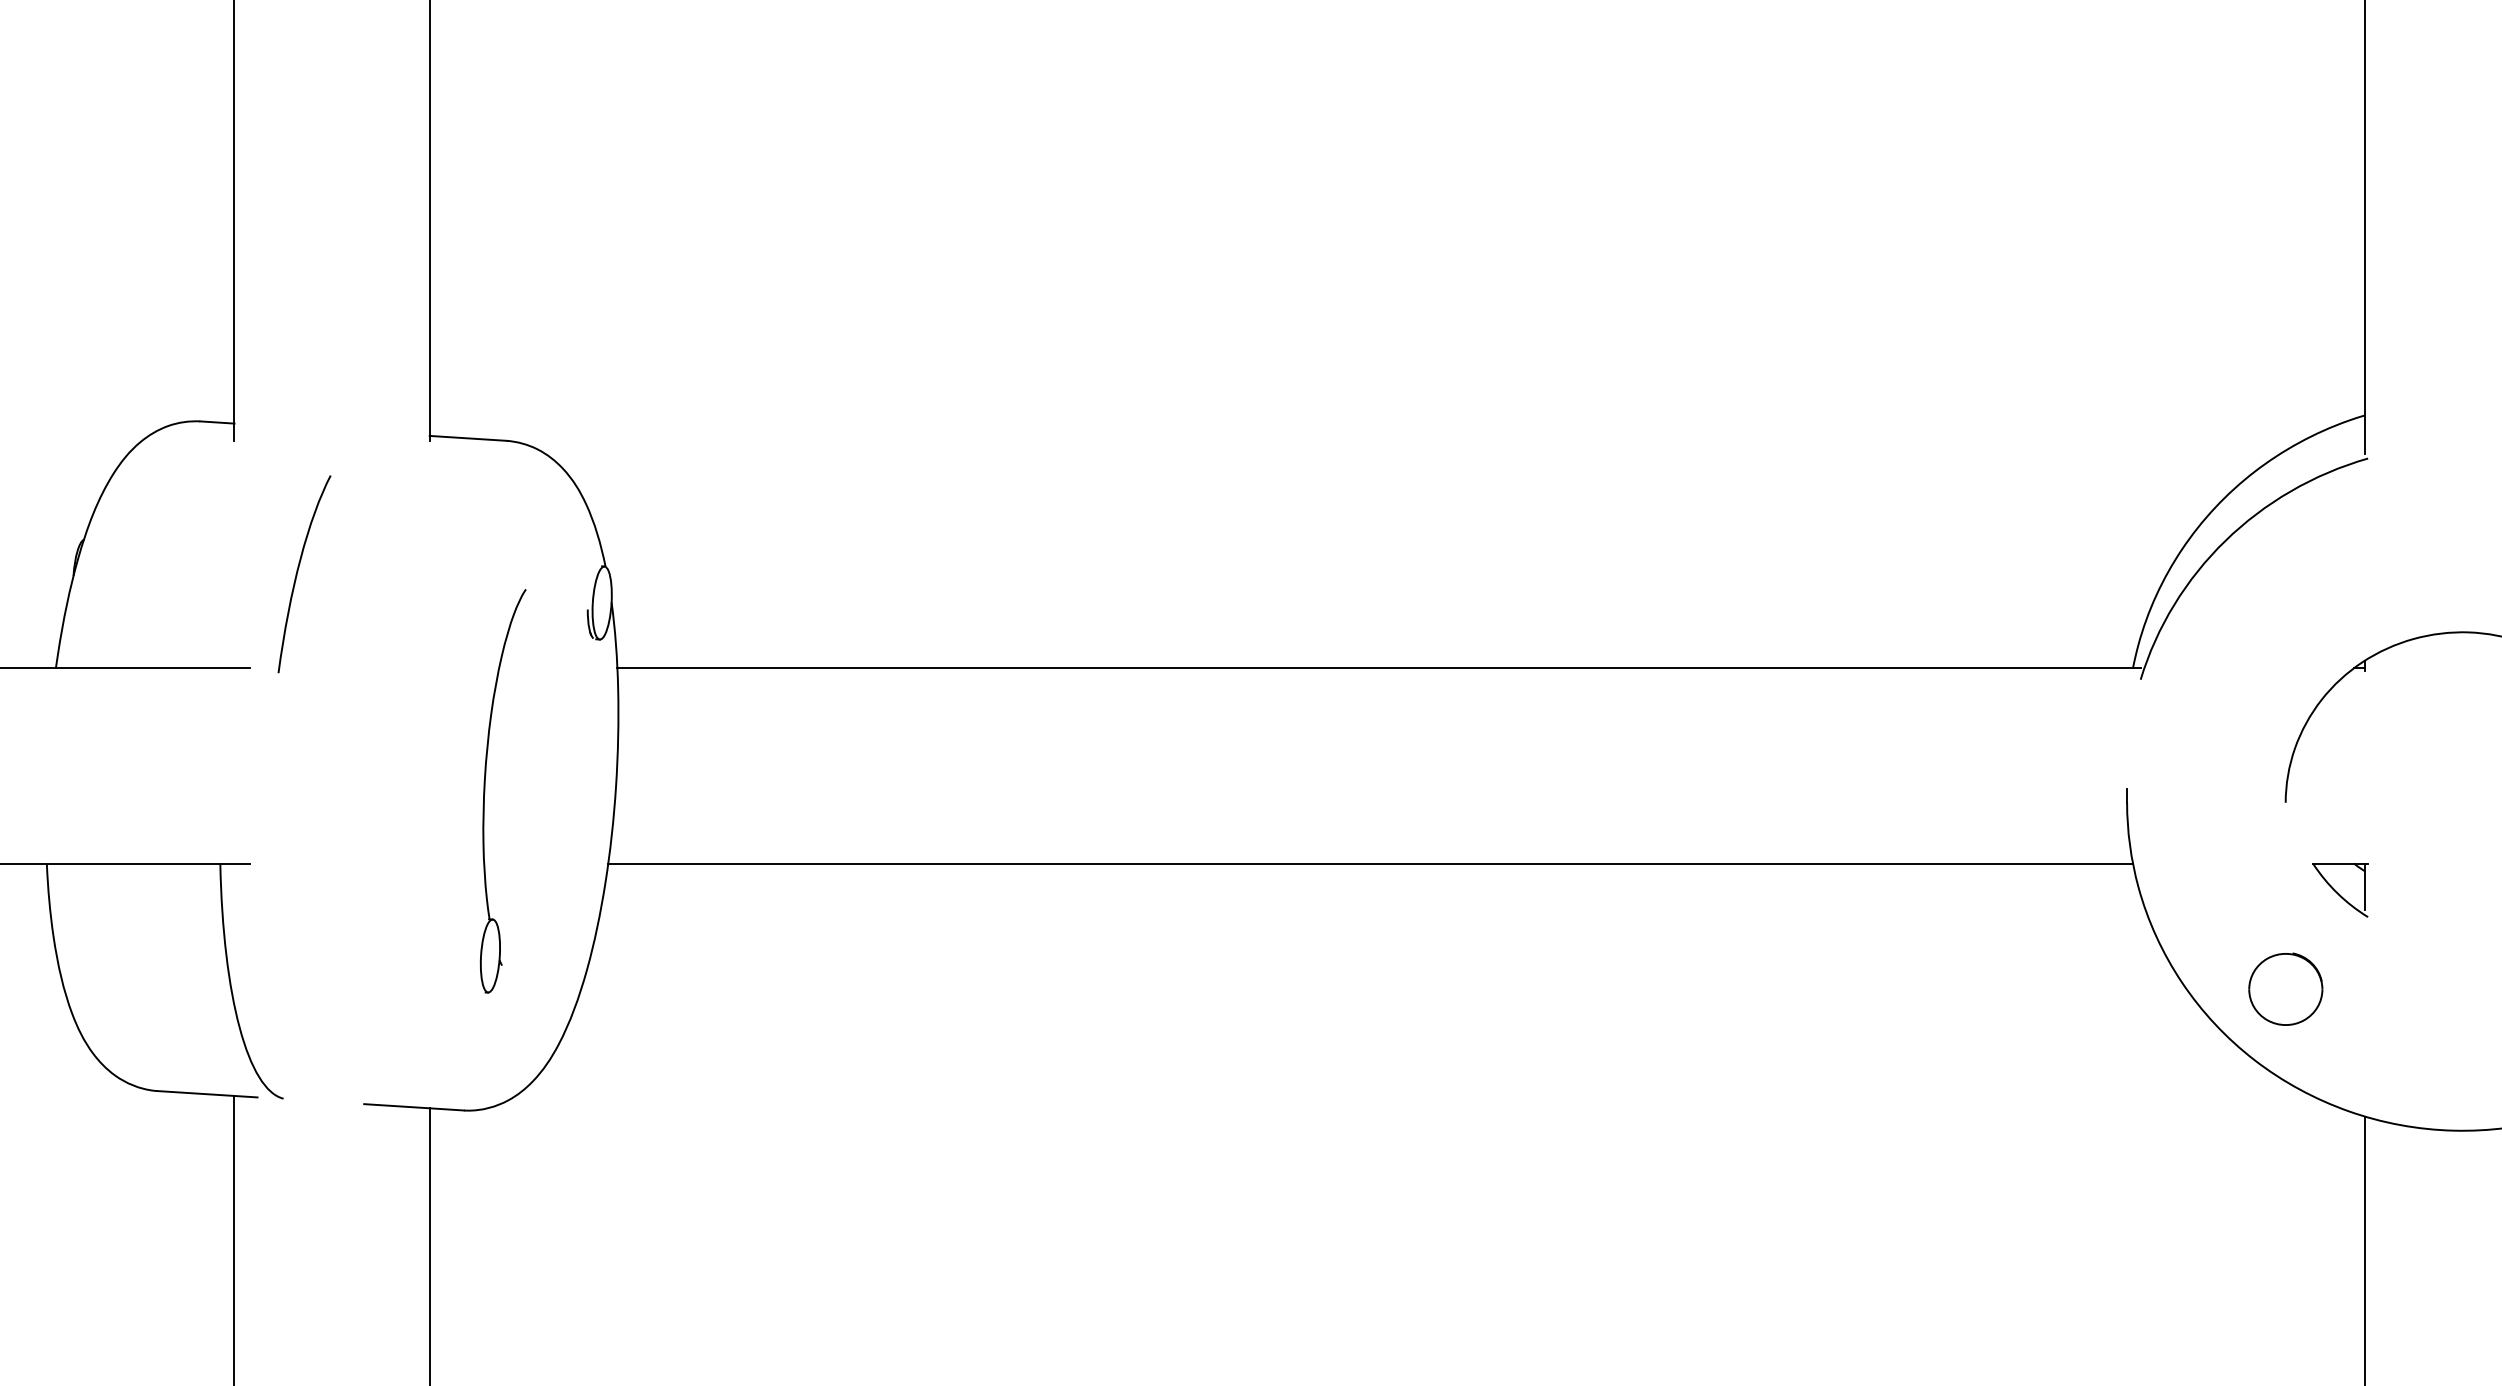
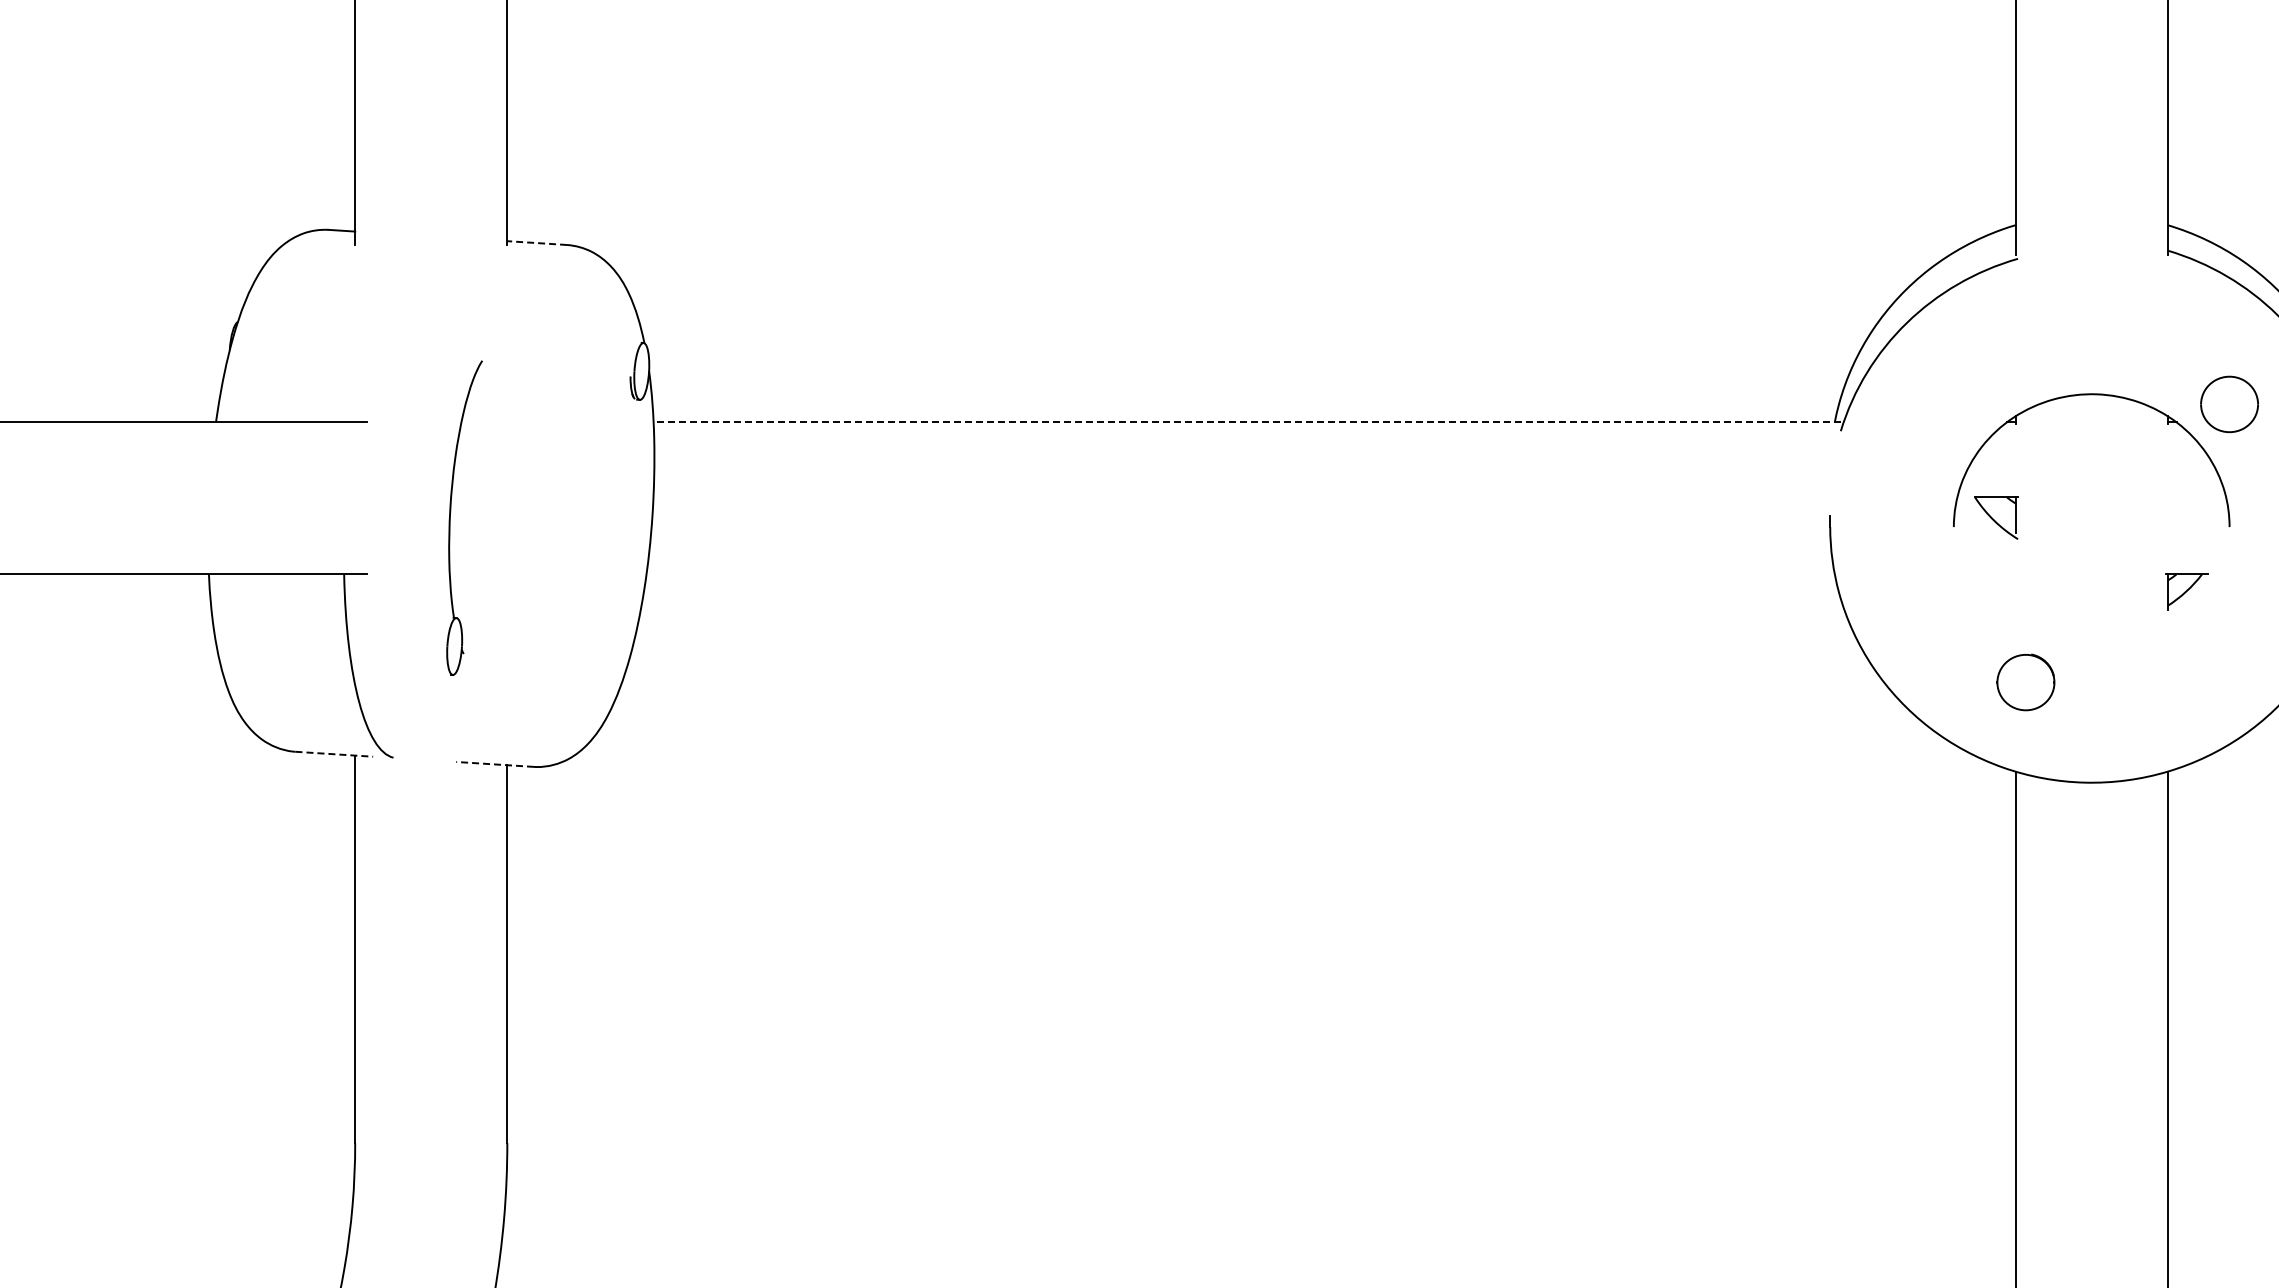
line: (468, 438) -> (537, 243), solid -> dashed
curve: (299, 571) -> (405, 346), removed
line: (1379, 668) -> (1247, 422), solid -> dashed
part: (486, 784) -> (451, 512), moved
line: (1370, 863) -> (1240, 574), removed
part: (2340, 889) -> (1996, 517), moved
part: (2285, 989) -> (2025, 682), moved
line: (207, 1094) -> (334, 754), solid -> dashed
line: (414, 1107) -> (495, 764), solid -> dashed

